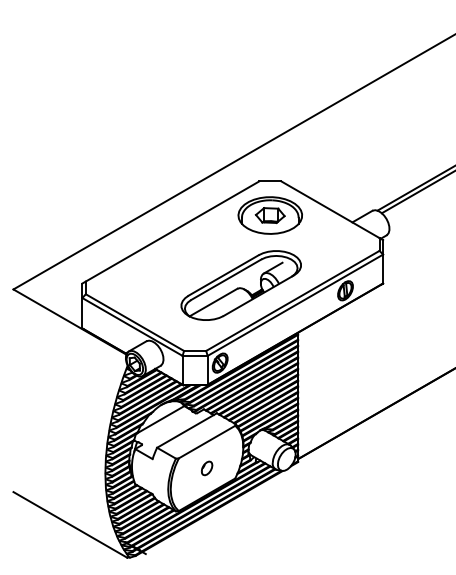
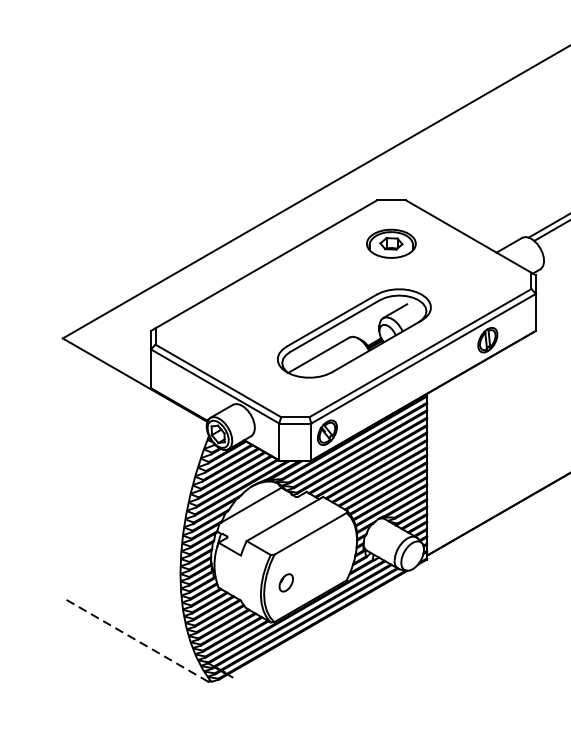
part: (269, 215) -> (390, 243), size x0.6
part: (206, 468) -> (285, 582), moved
line: (70, 524) -> (135, 639), solid -> dashed

